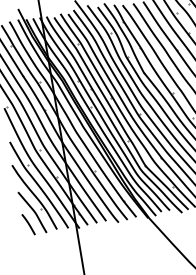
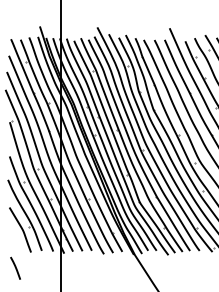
line: (28, 223) -> (15, 267), moved

